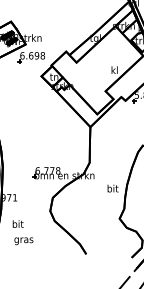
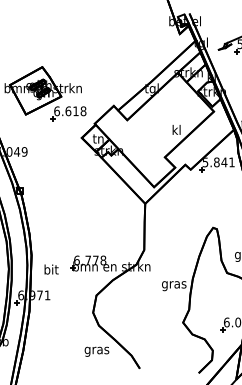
text: (36, 55) -> (75, 111), 6.698 -> 6.618
text: (113, 189) -> (174, 284), bit -> gras
text: (18, 224) -> (51, 269), moved
text: (23, 241) -> (96, 351), moved

